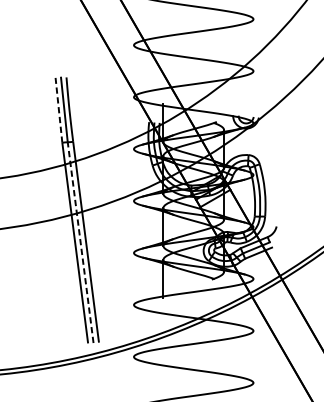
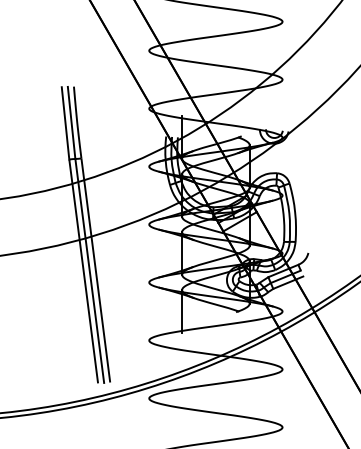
line: (58, 109) -> (65, 122), dashed -> solid
line: (80, 242) -> (89, 270), dashed -> solid

